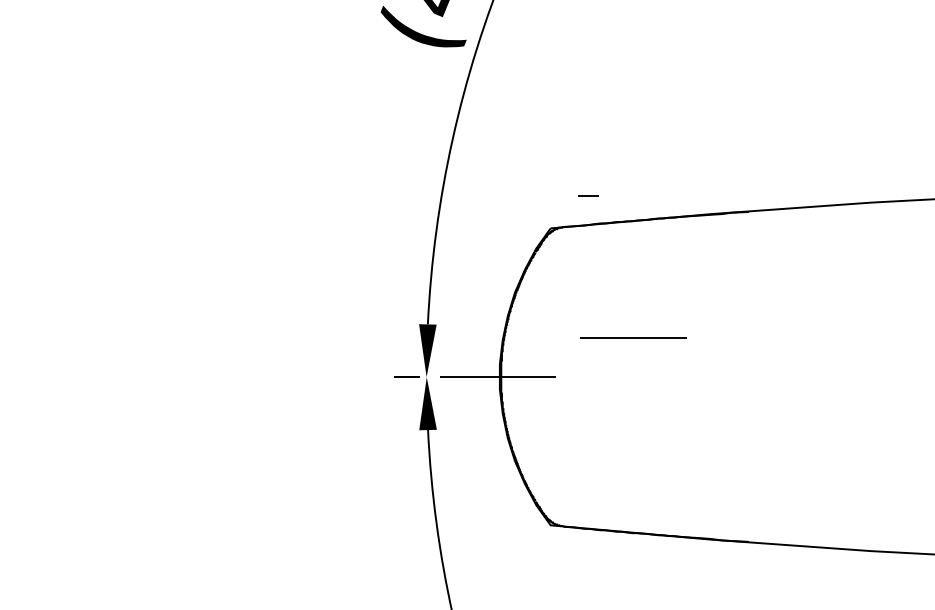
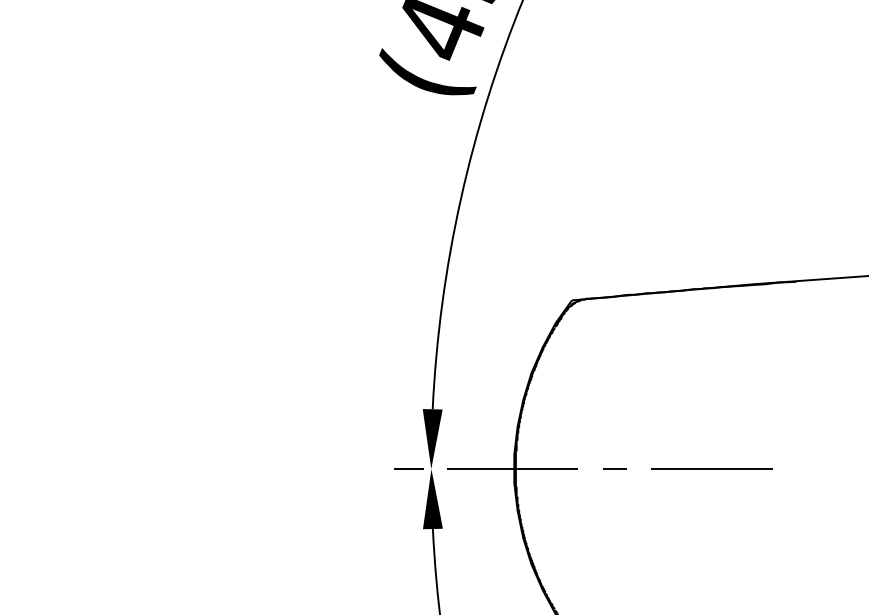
line: (588, 195) -> (614, 468), moved
line: (633, 337) -> (712, 468), moved

